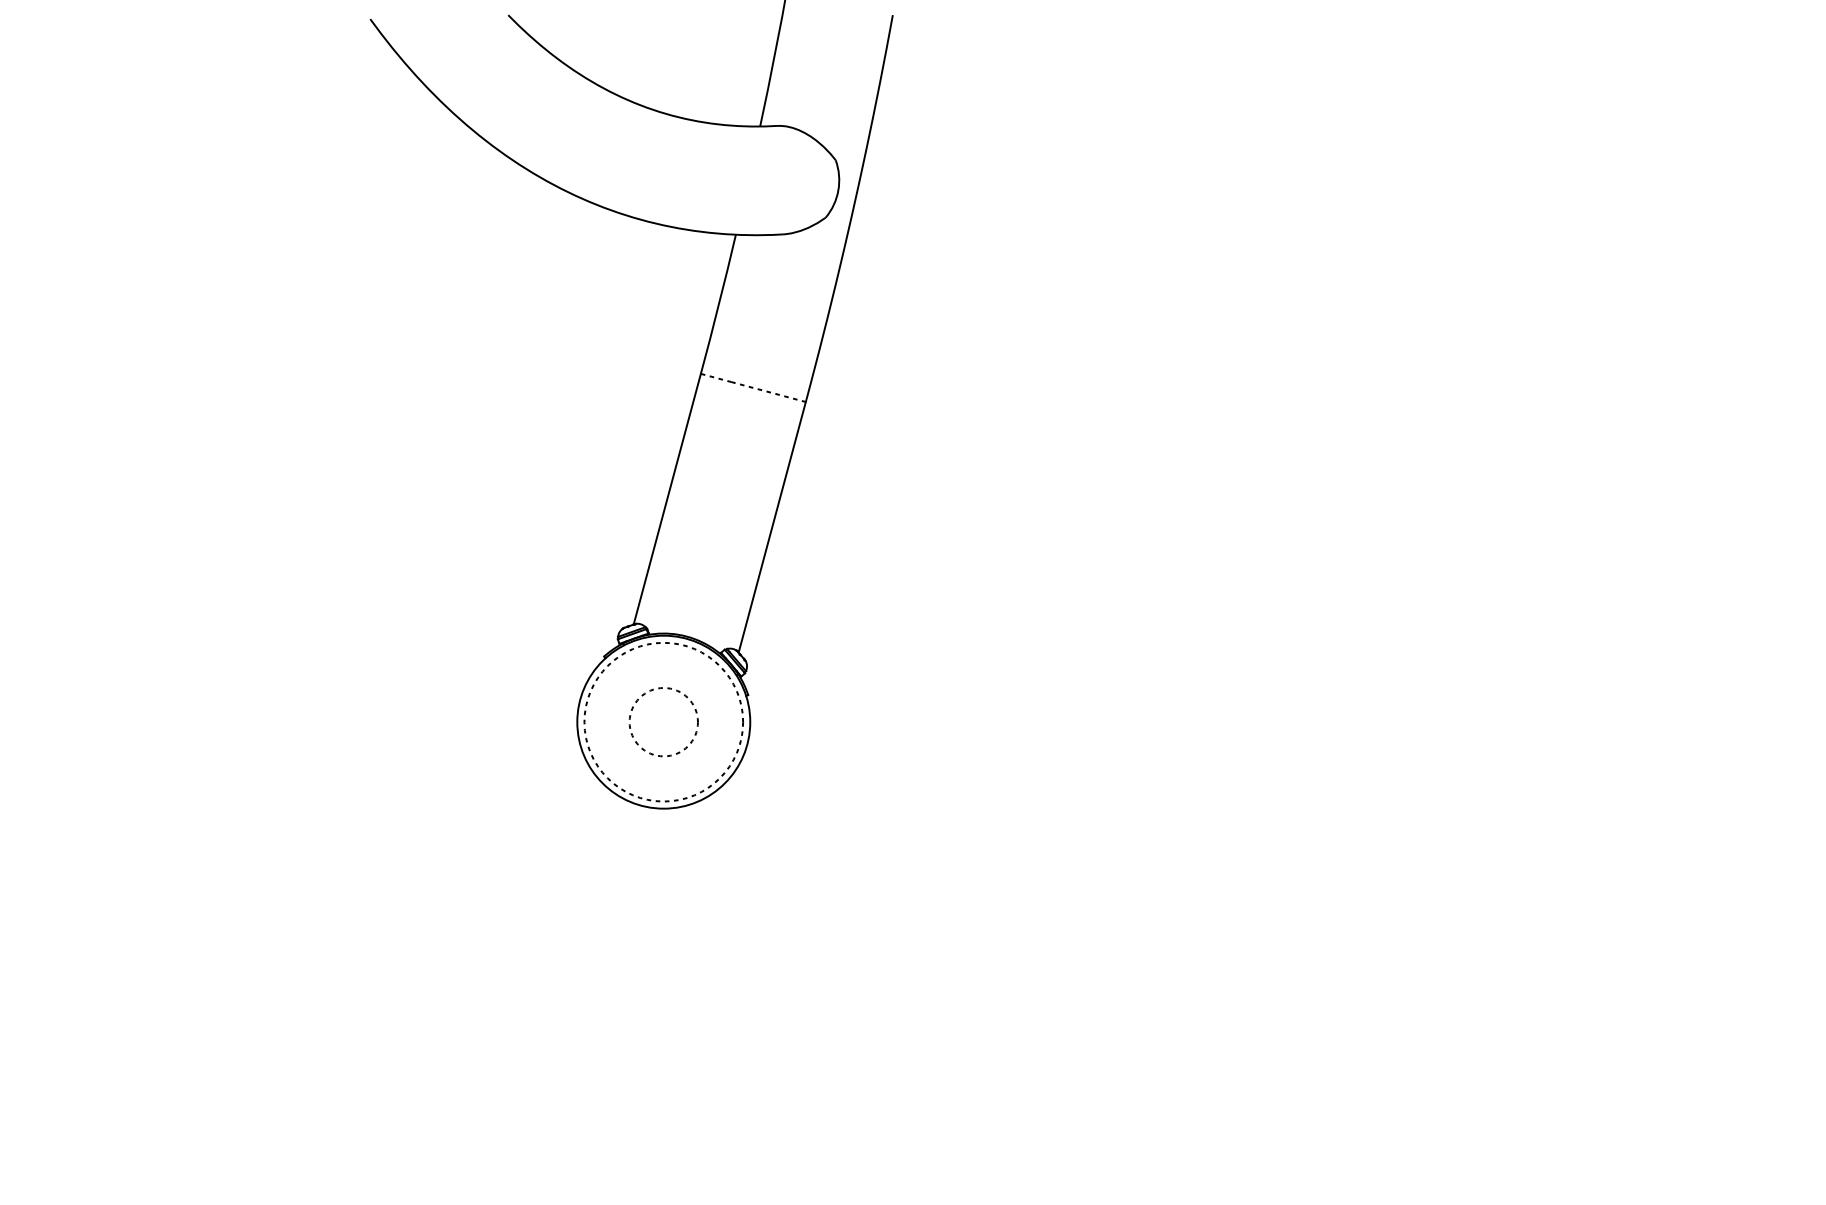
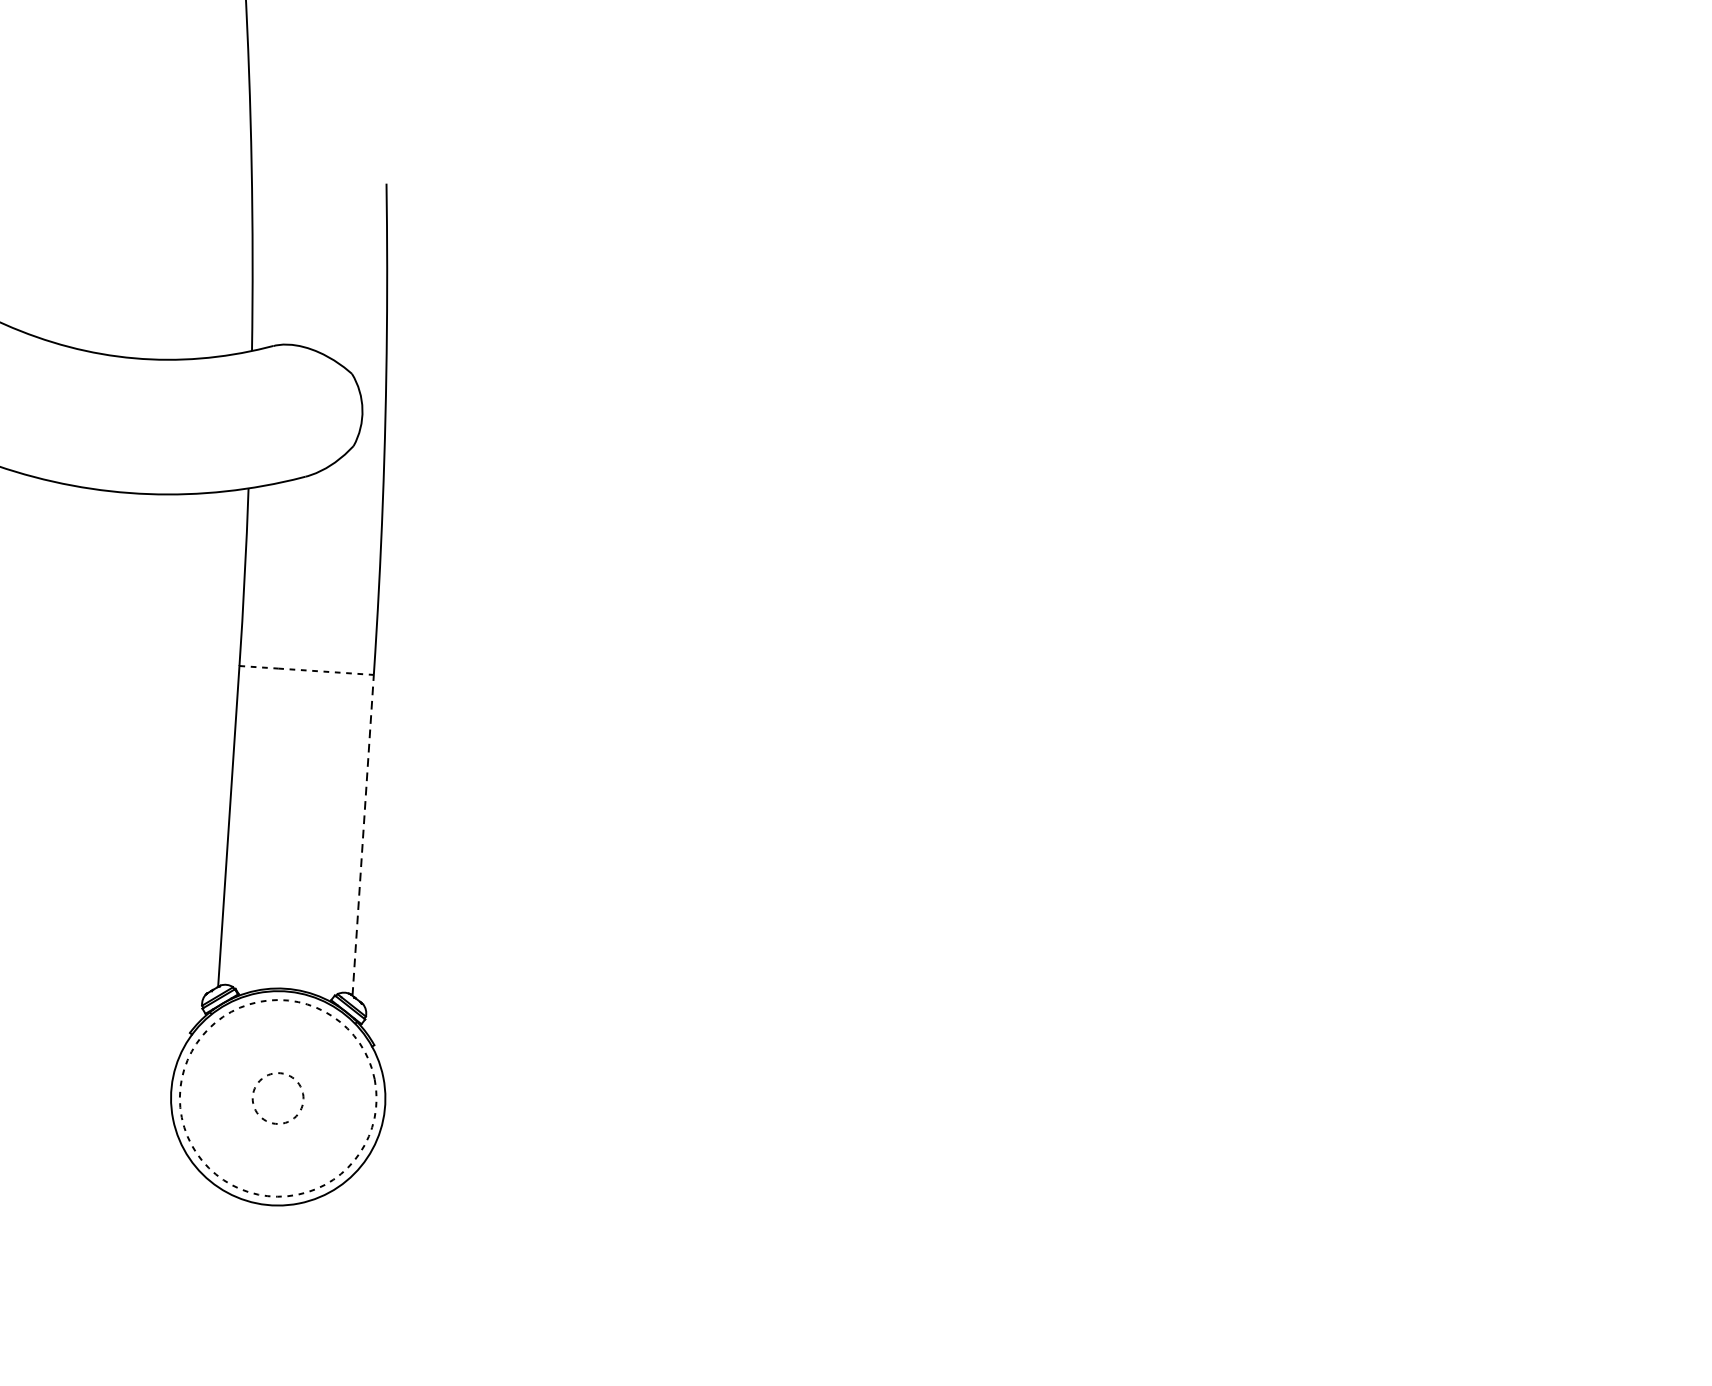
line: (772, 527) -> (363, 835), solid -> dashed
circle: (663, 722) -> (277, 1098), size x0.6

